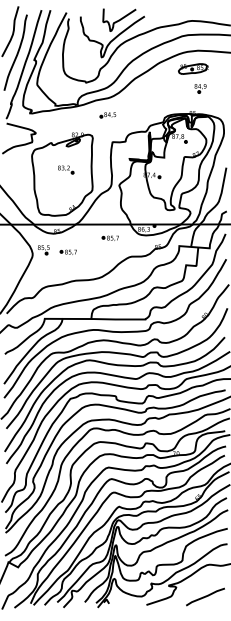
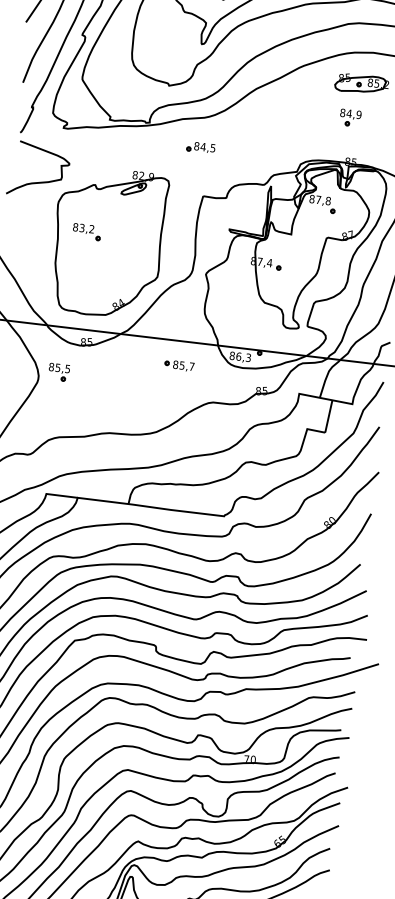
part: (200, 88) -> (350, 117), moved
part: (66, 169) -> (87, 231), moved
part: (67, 251) -> (100, 379), removed

